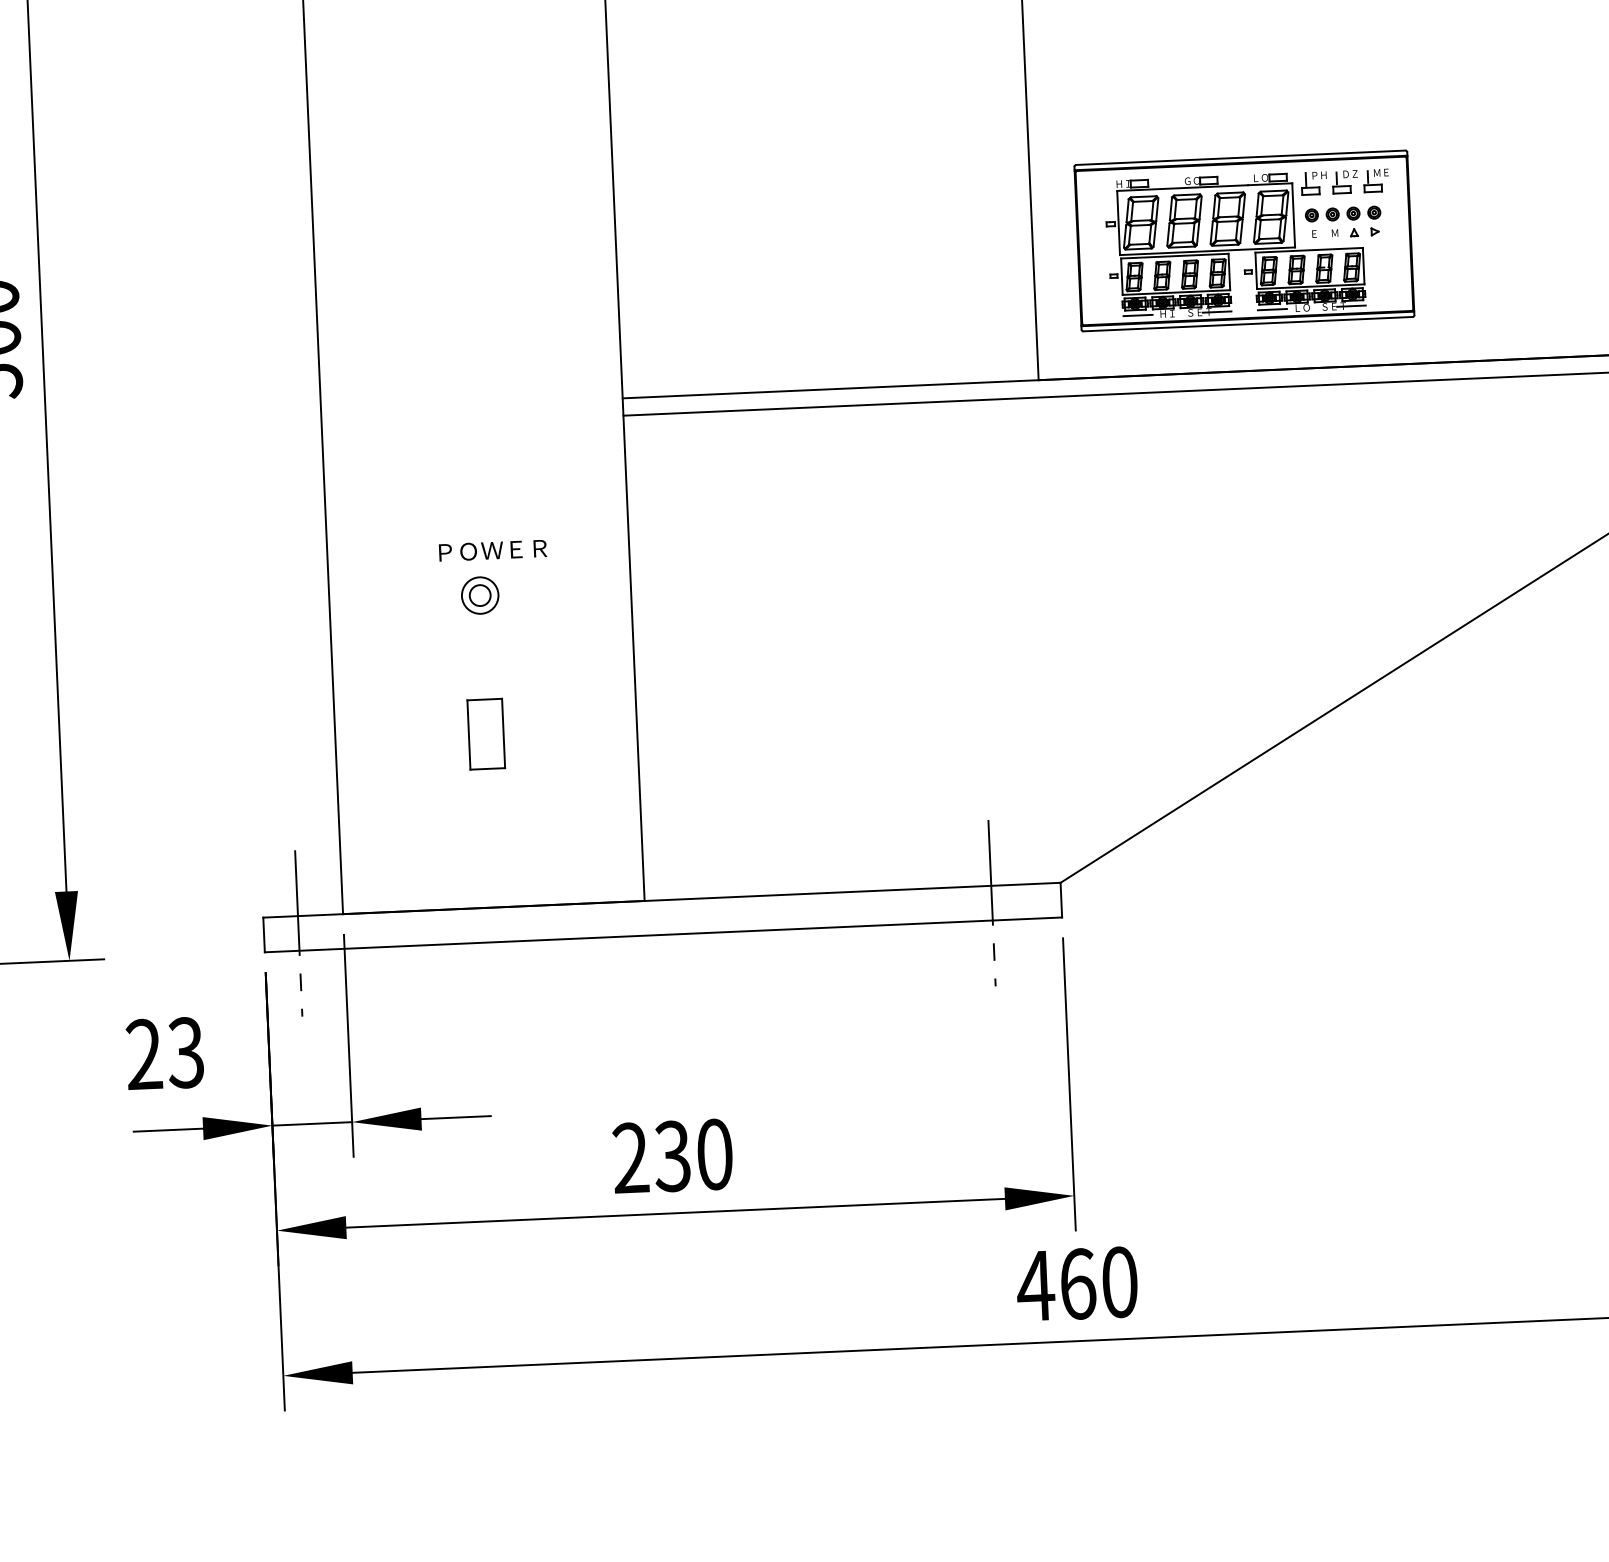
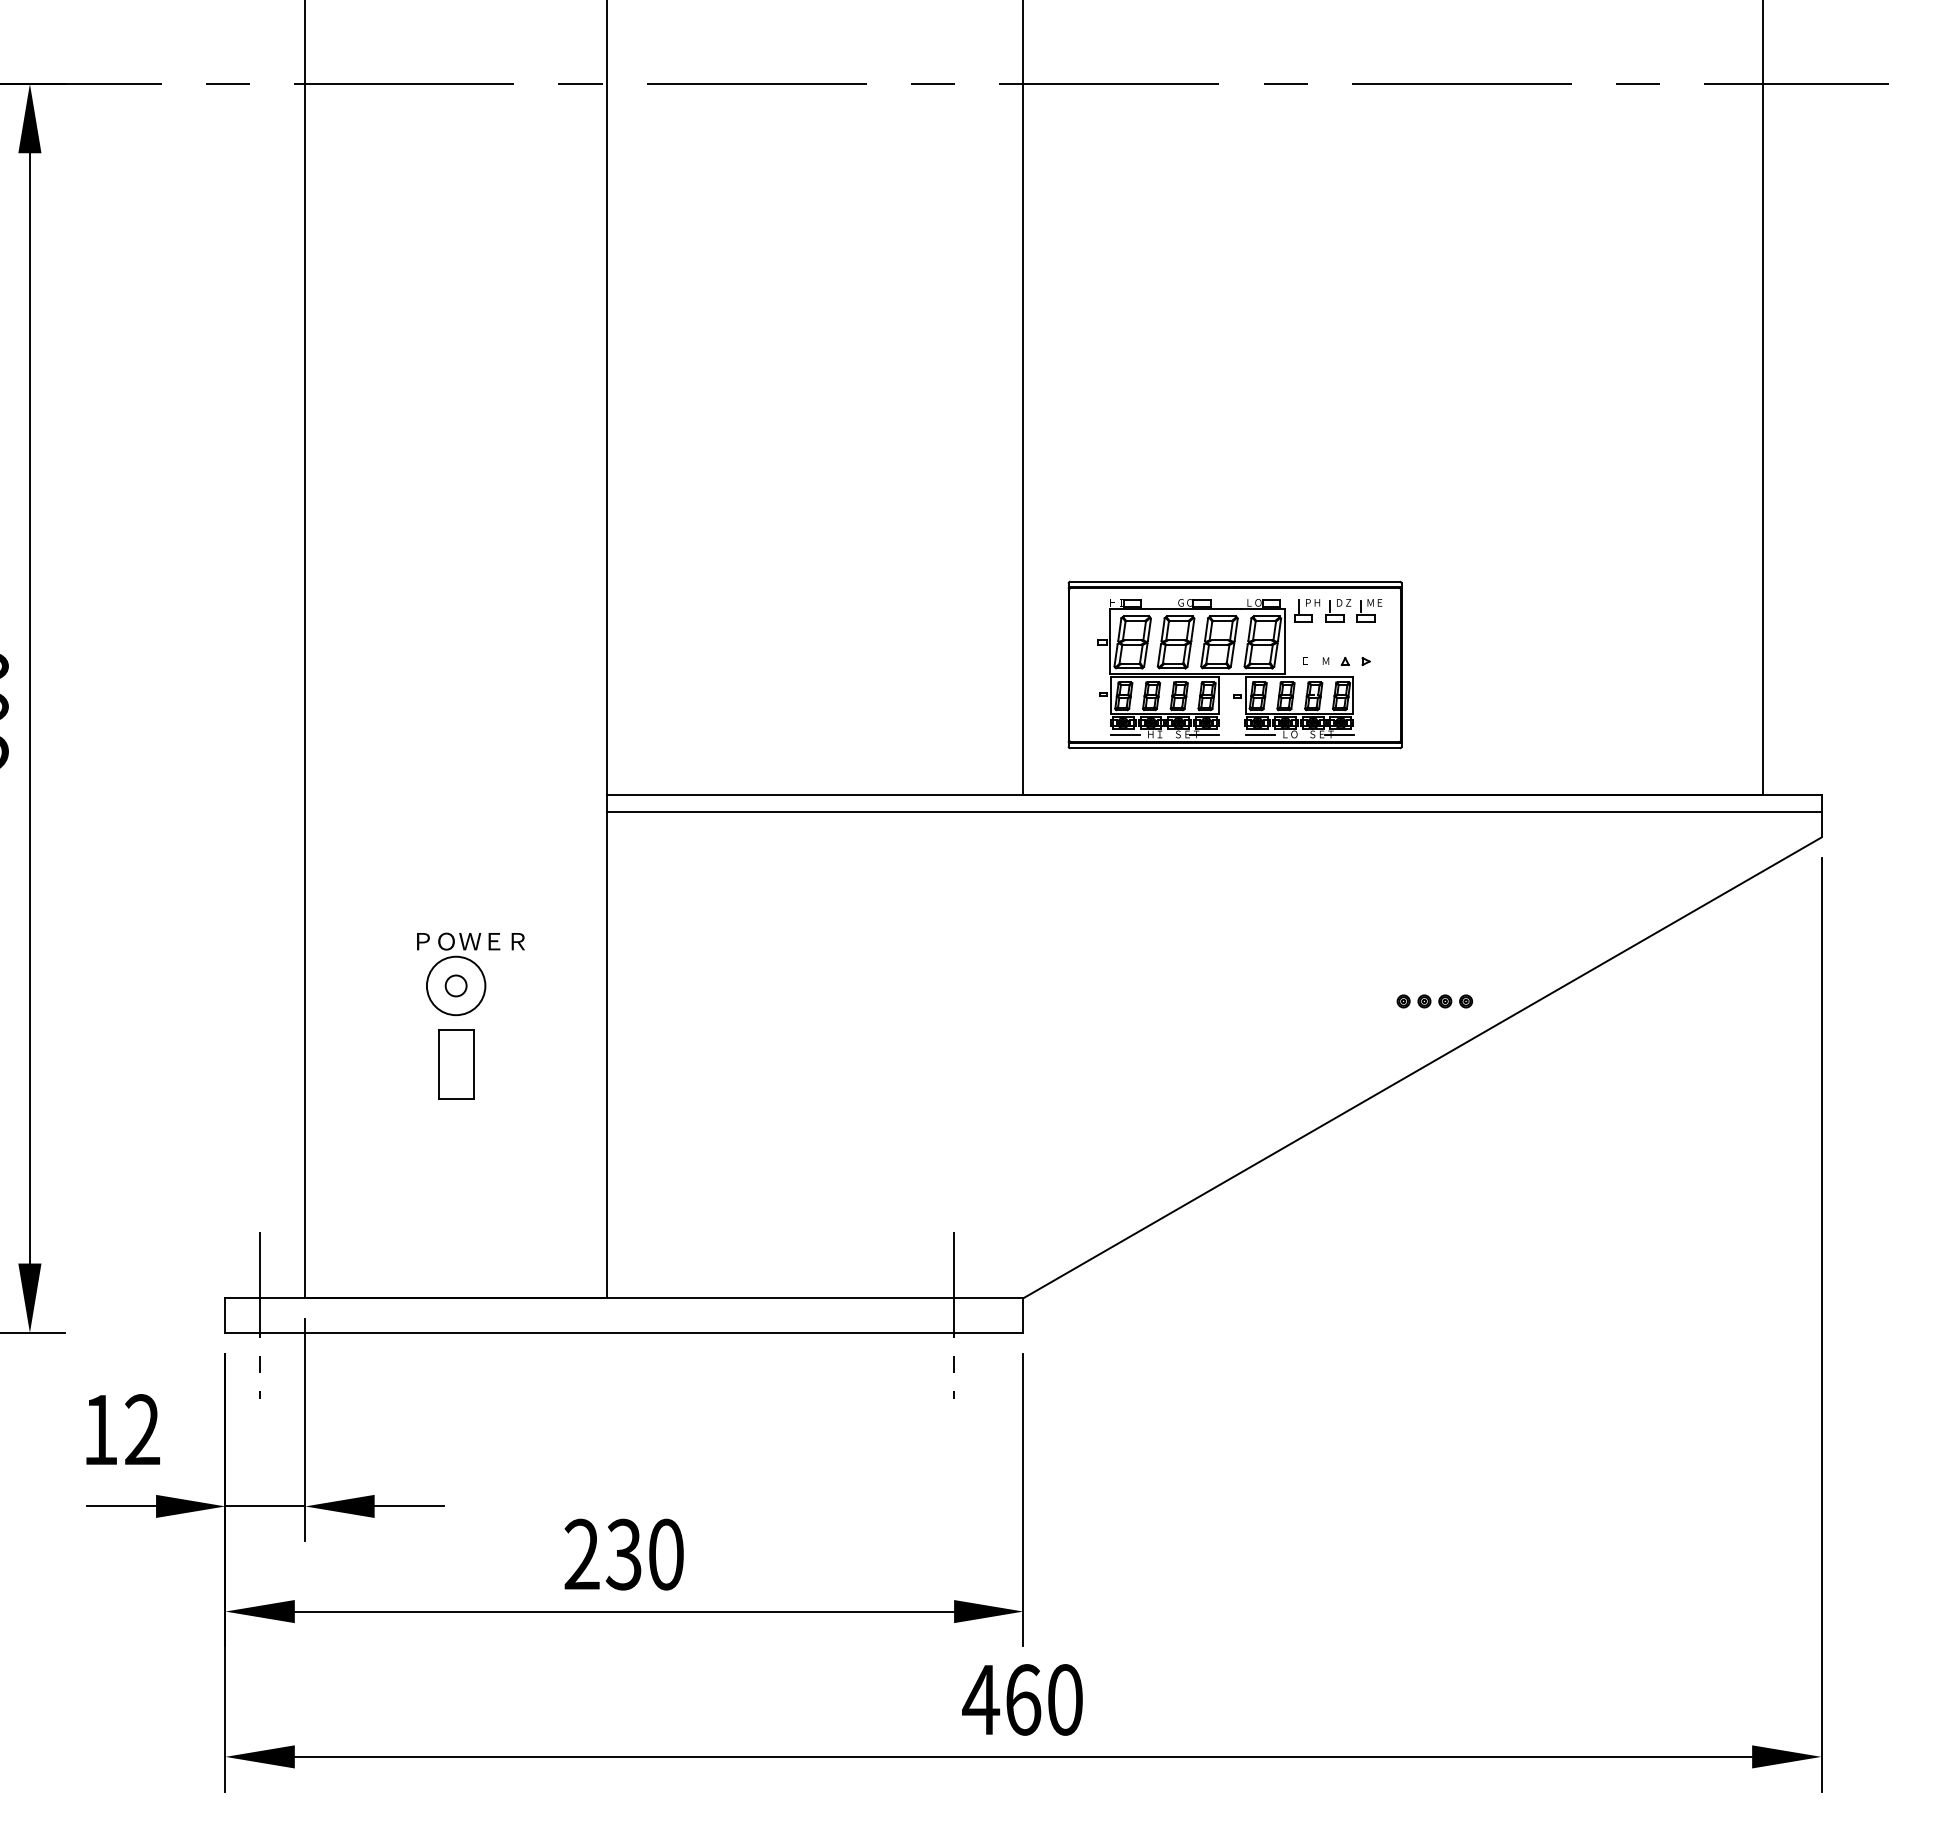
part: (1342, 214) -> (1434, 1001), moved
circle: (479, 595) -> (455, 985), size x1.6
part: (486, 733) -> (456, 1064), moved
text: (165, 1053) -> (121, 1429), 23 -> 12

